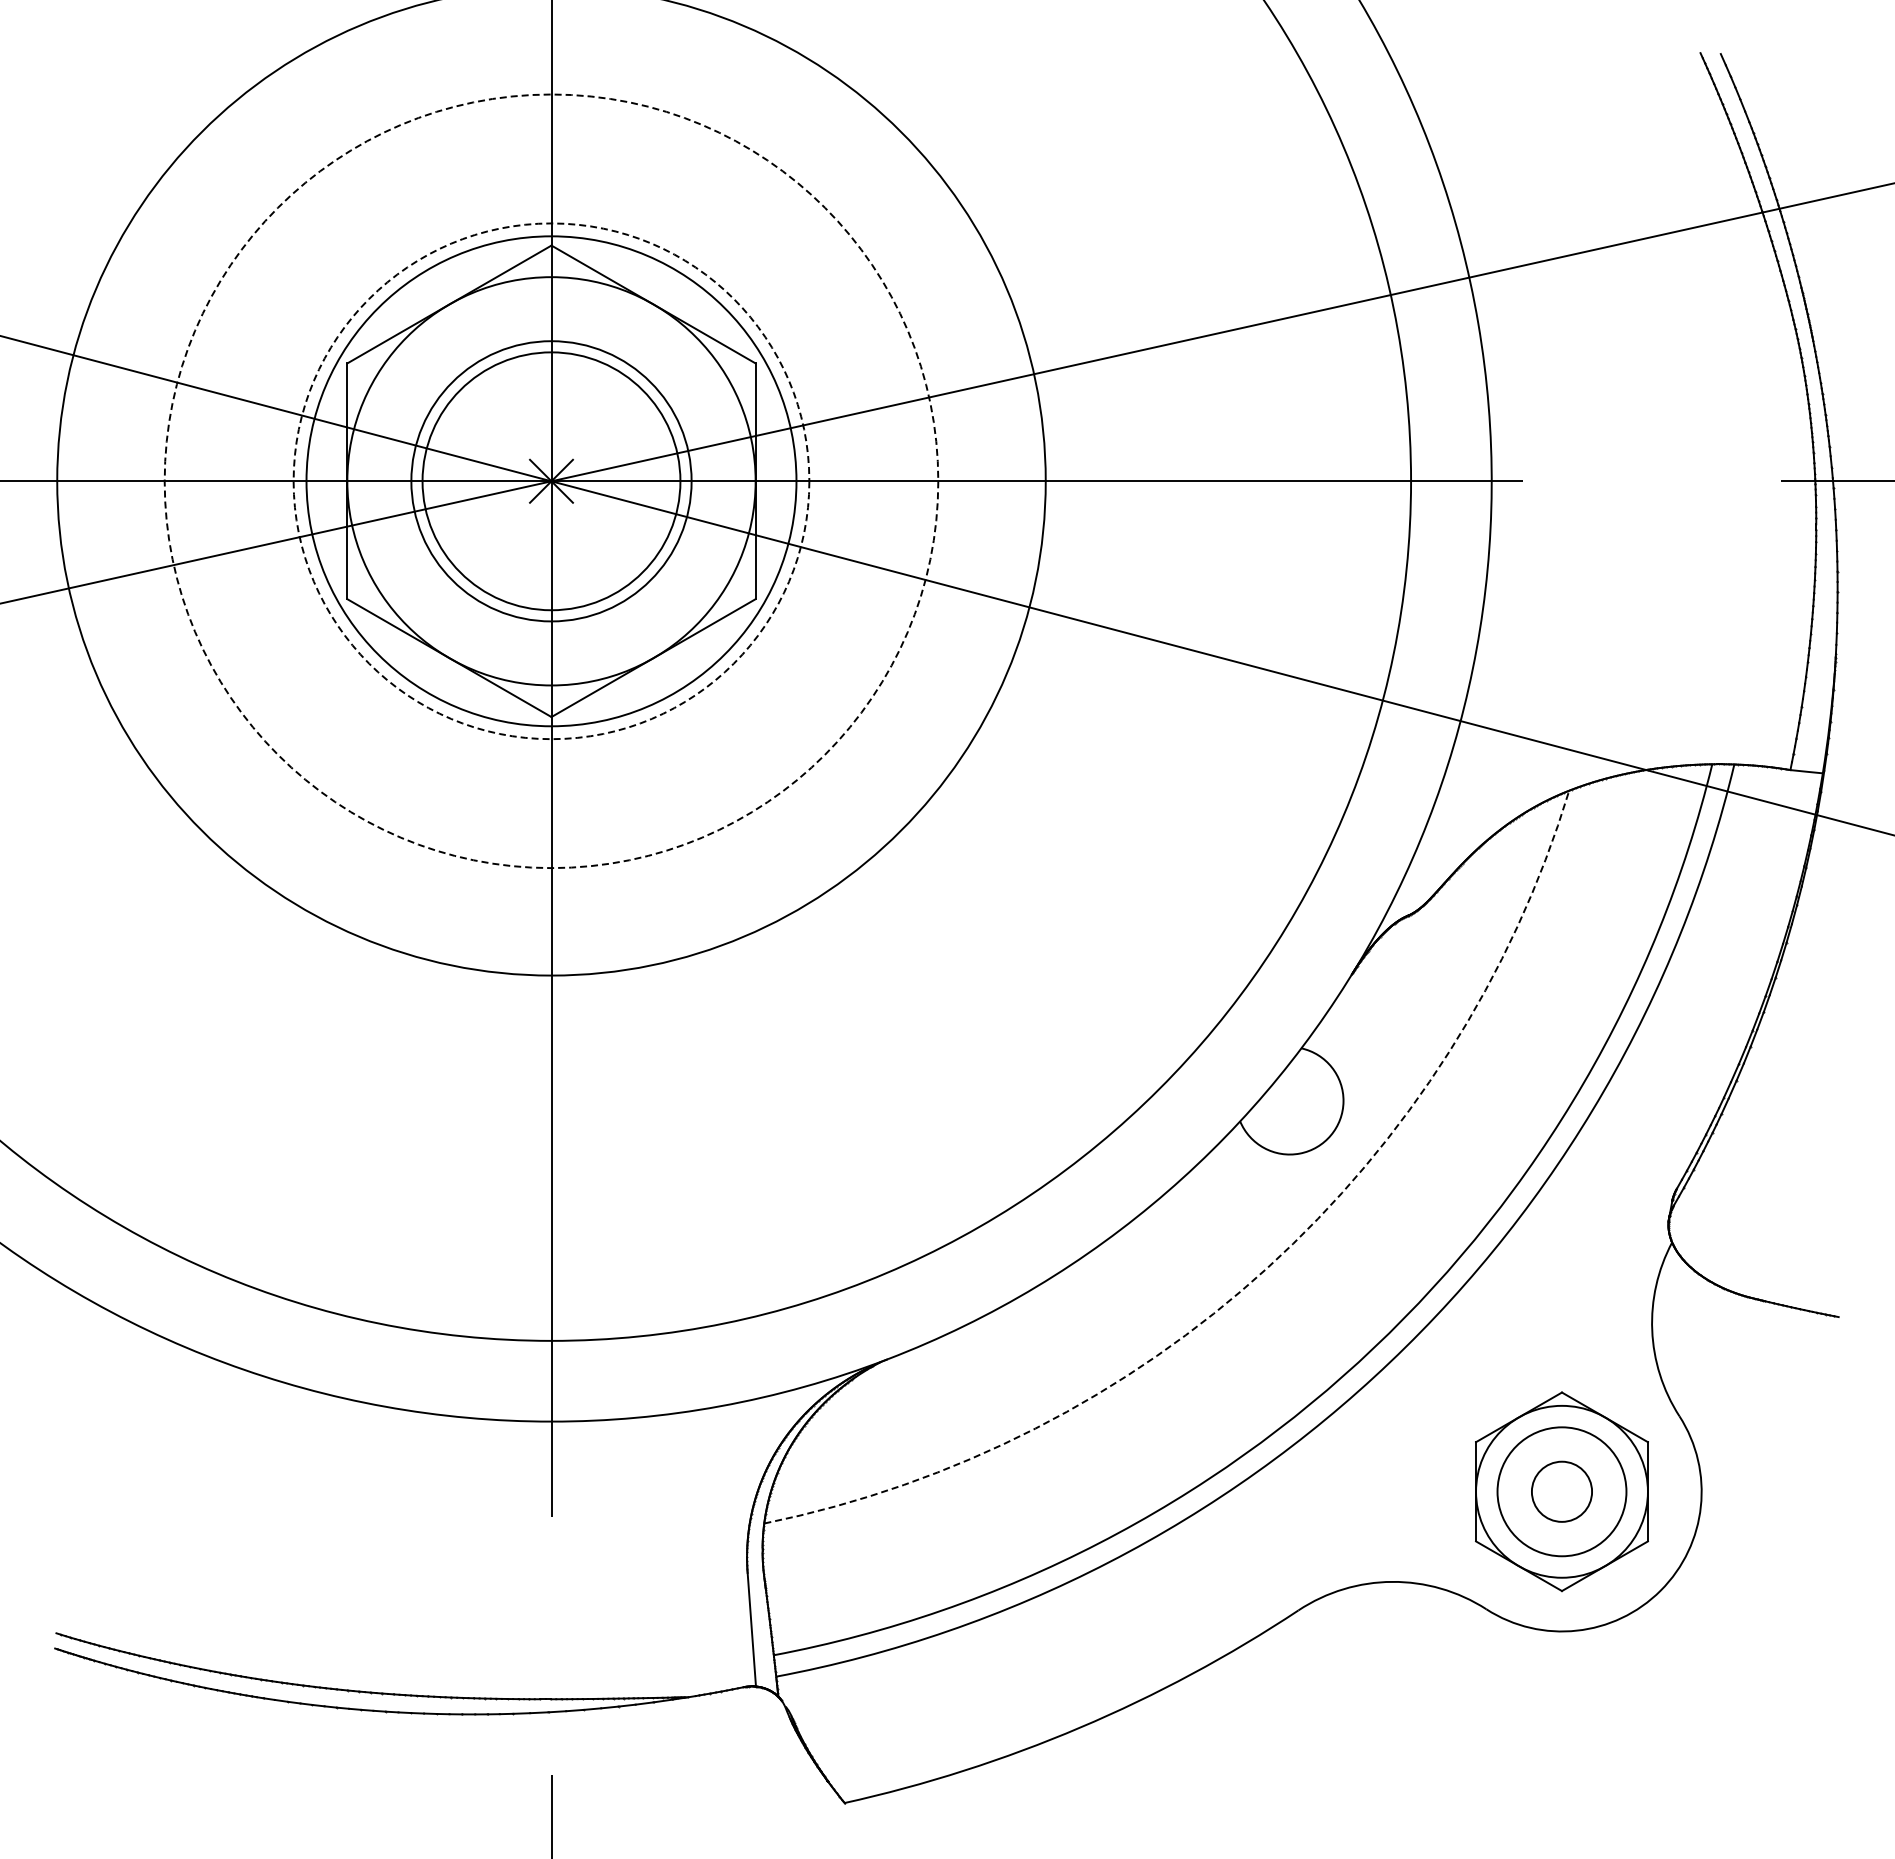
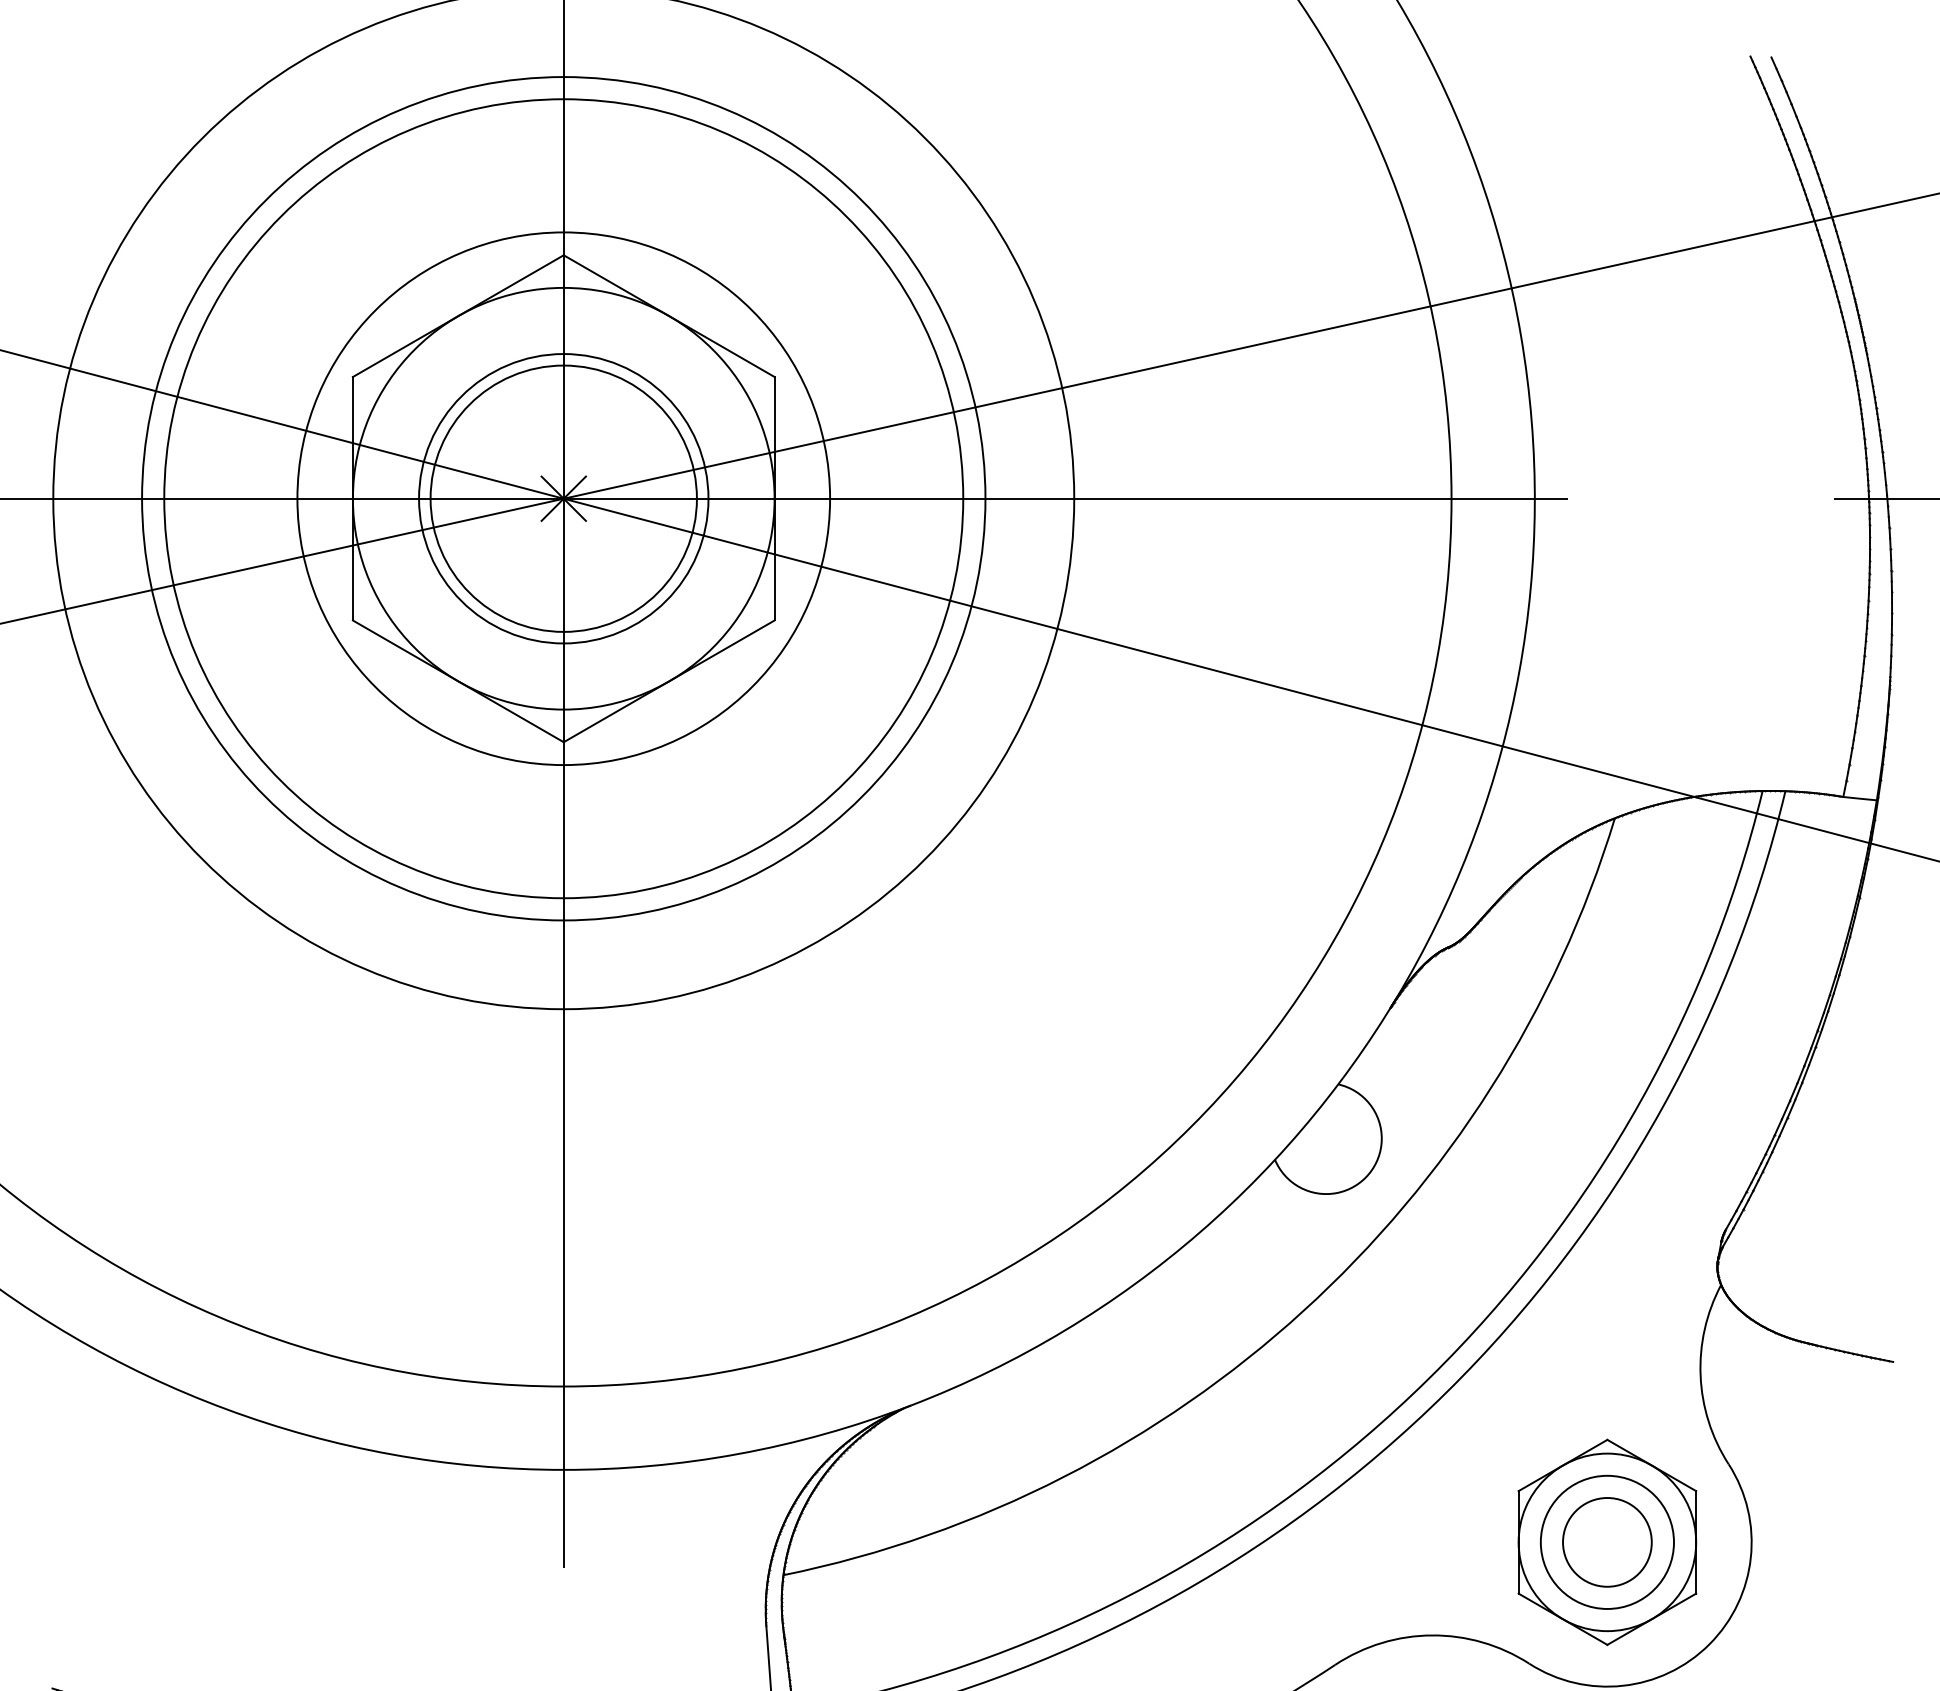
circle: (551, 481) -> (563, 498), dashed -> solid
circle: (551, 481) -> (563, 498), dashed -> solid
circle: (551, 481) -> (563, 498), size x1.67
arc: (1267, 1267) -> (1303, 1310), dashed -> solid
circle: (1561, 1491) -> (1606, 1542), size x1.43

